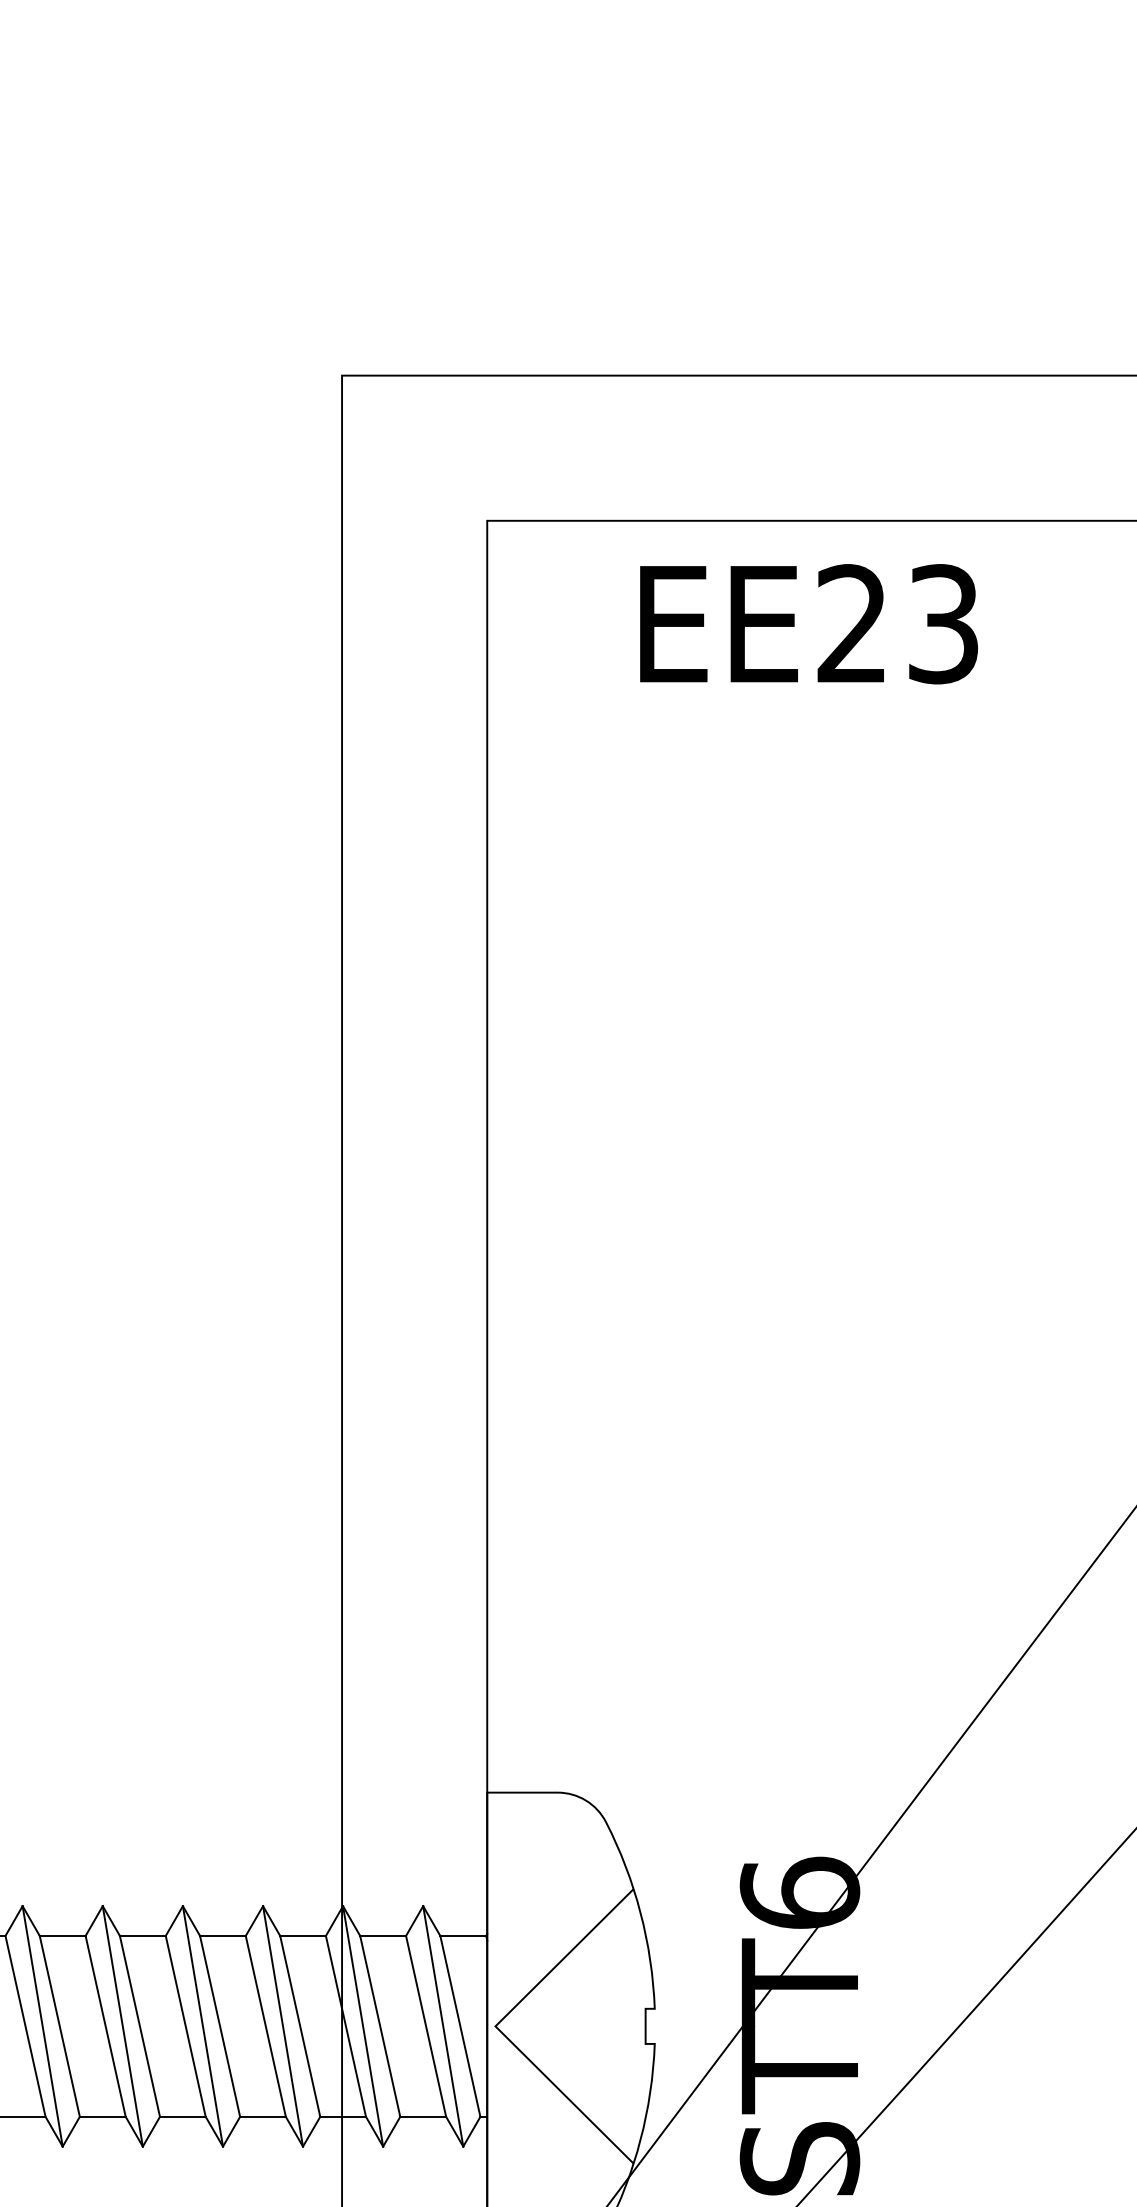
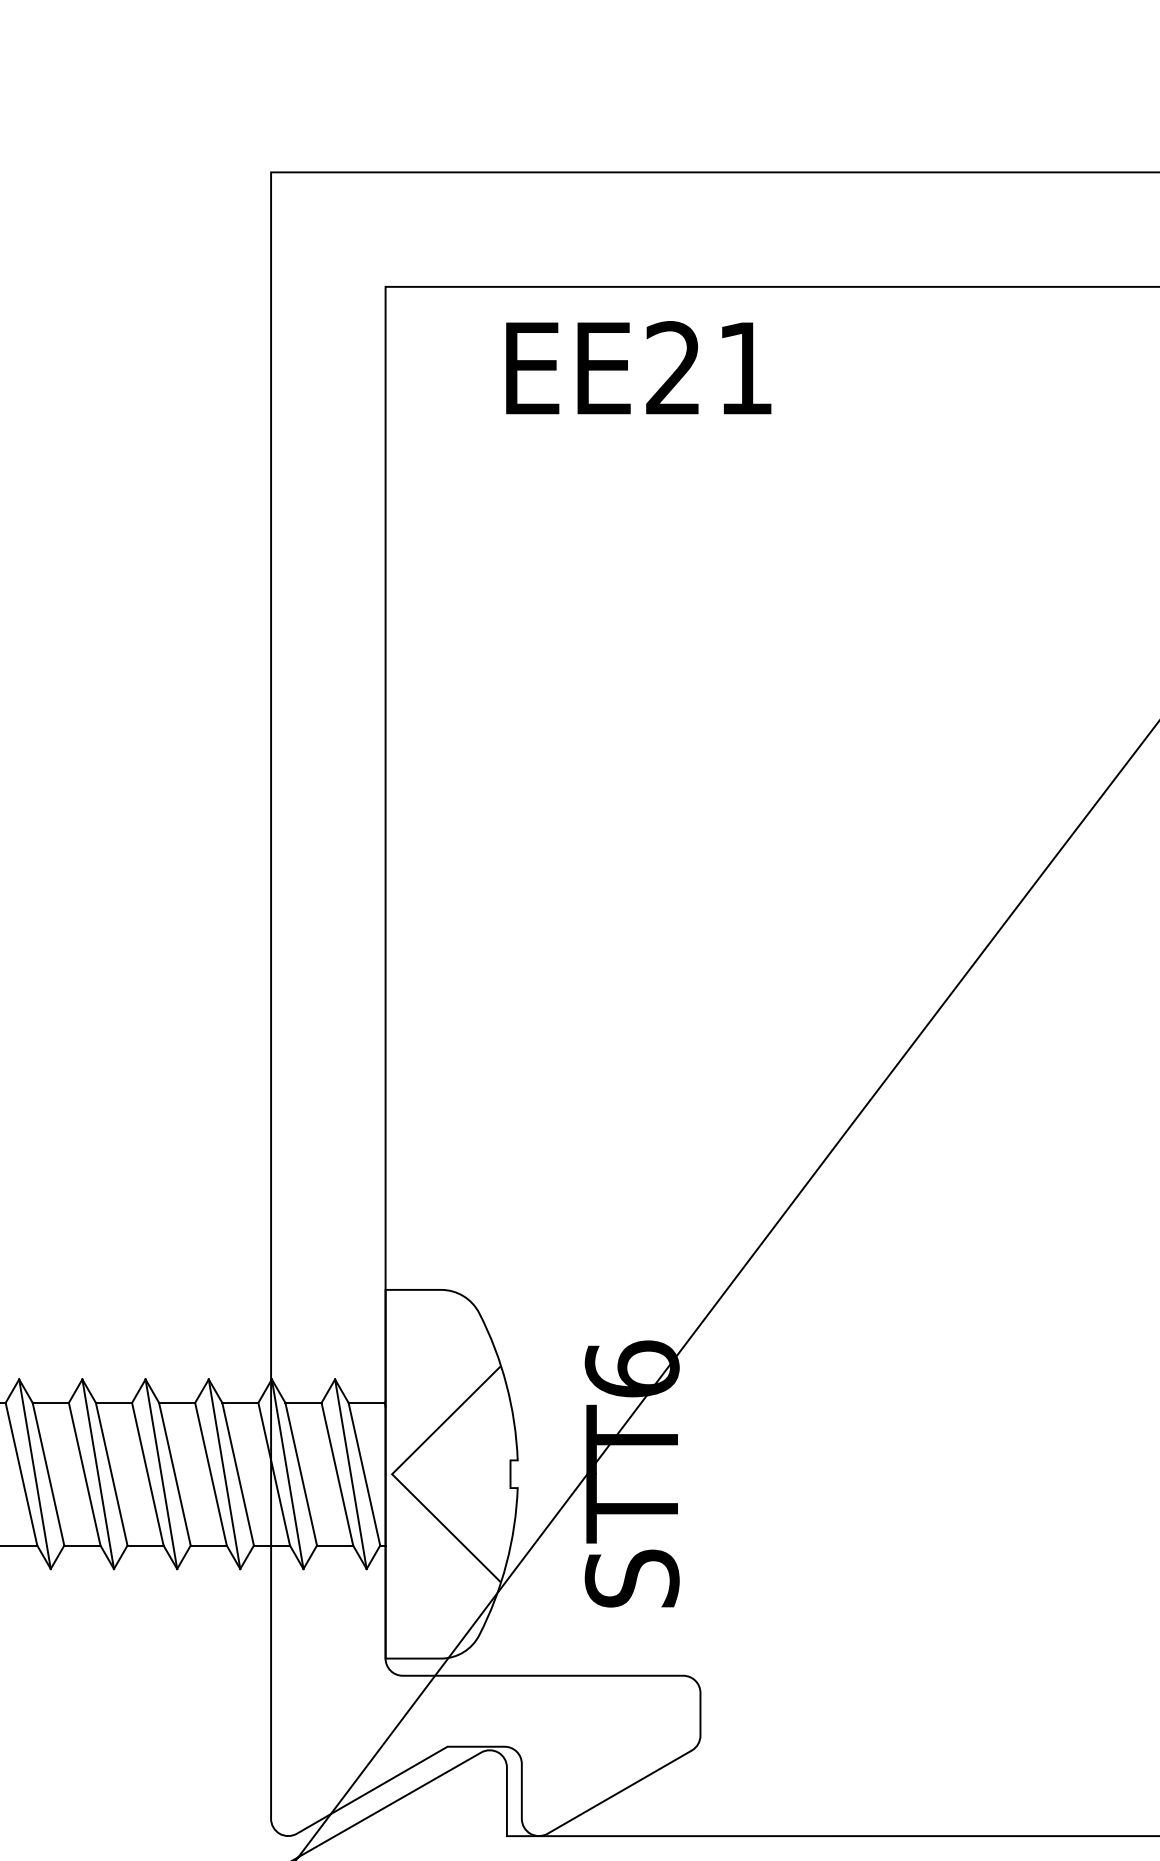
text: (943, 624) -> (745, 368), EE23 -> EE21

